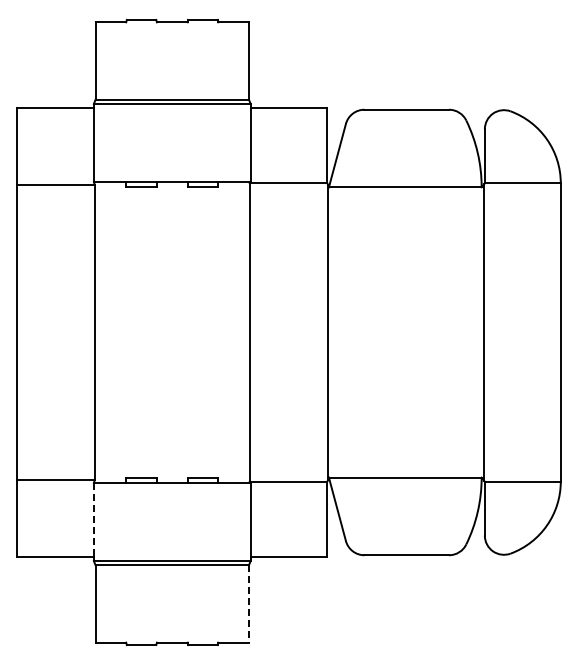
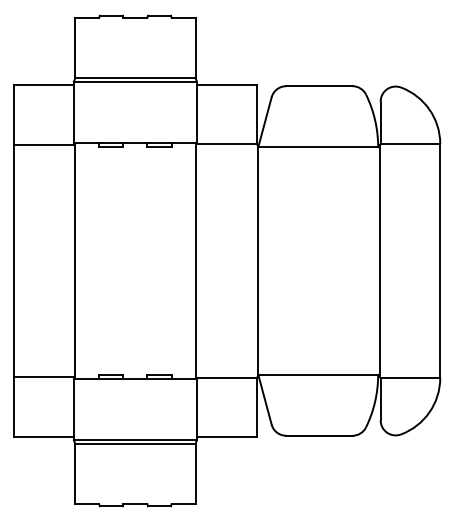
line: (93, 522) -> (73, 410), dashed -> solid
line: (249, 603) -> (196, 473), dashed -> solid

